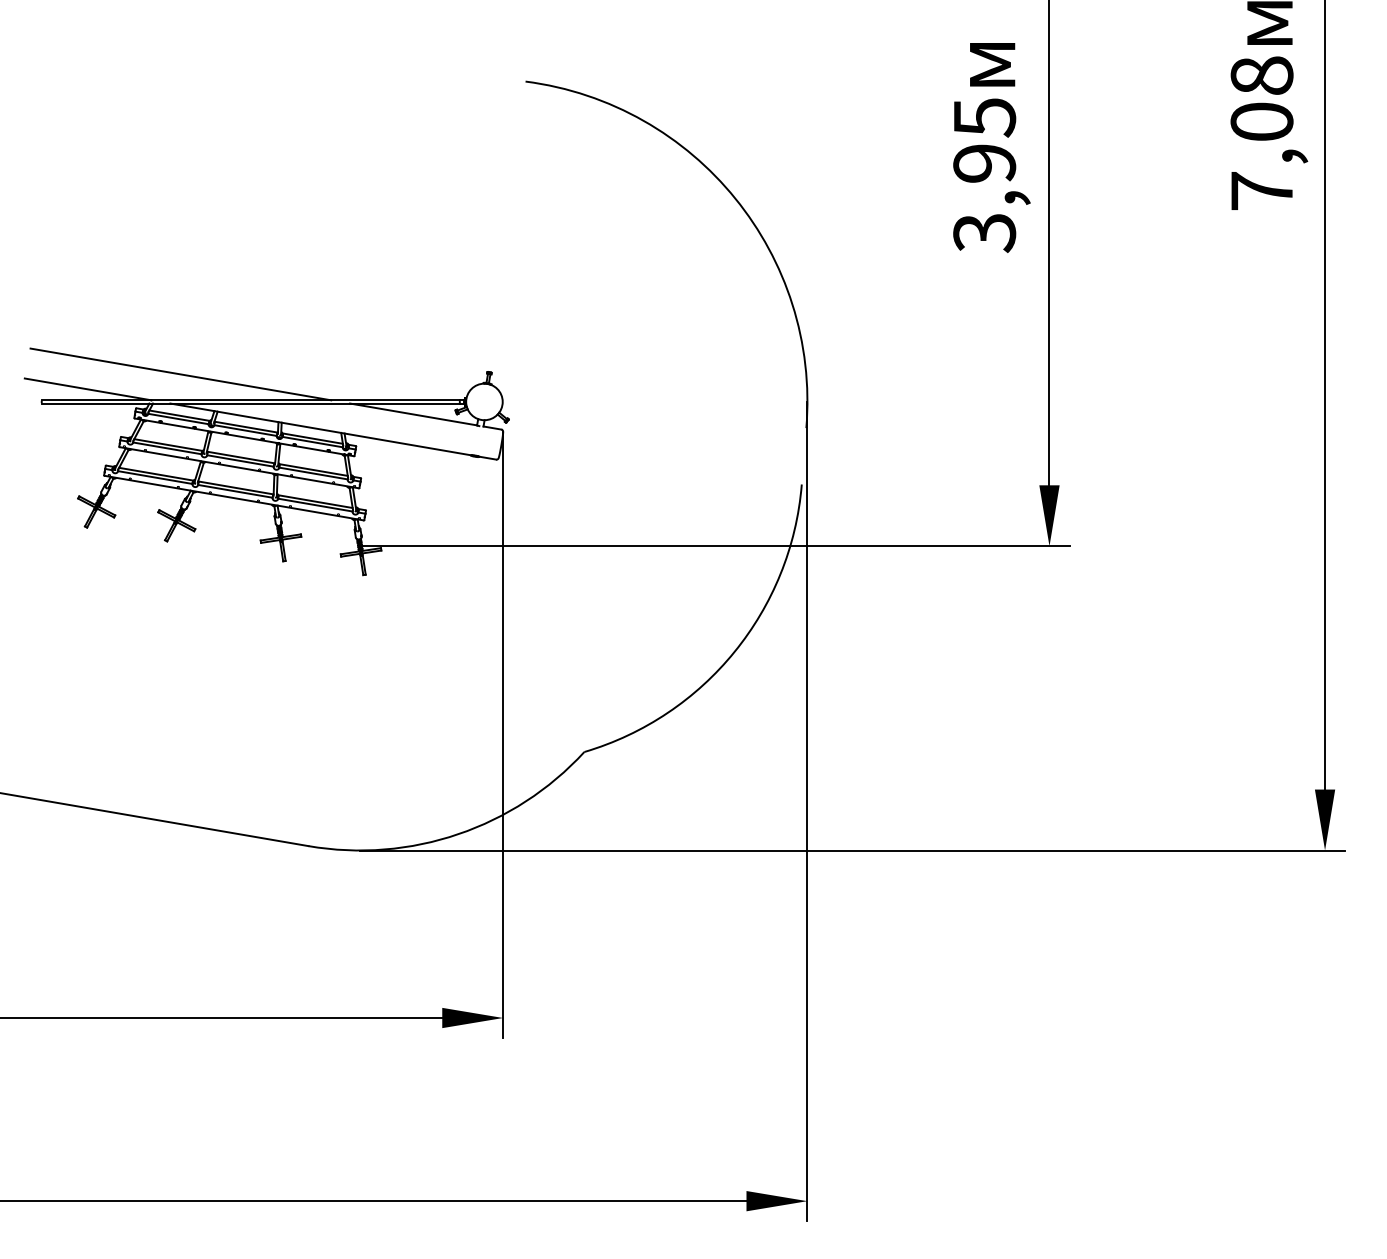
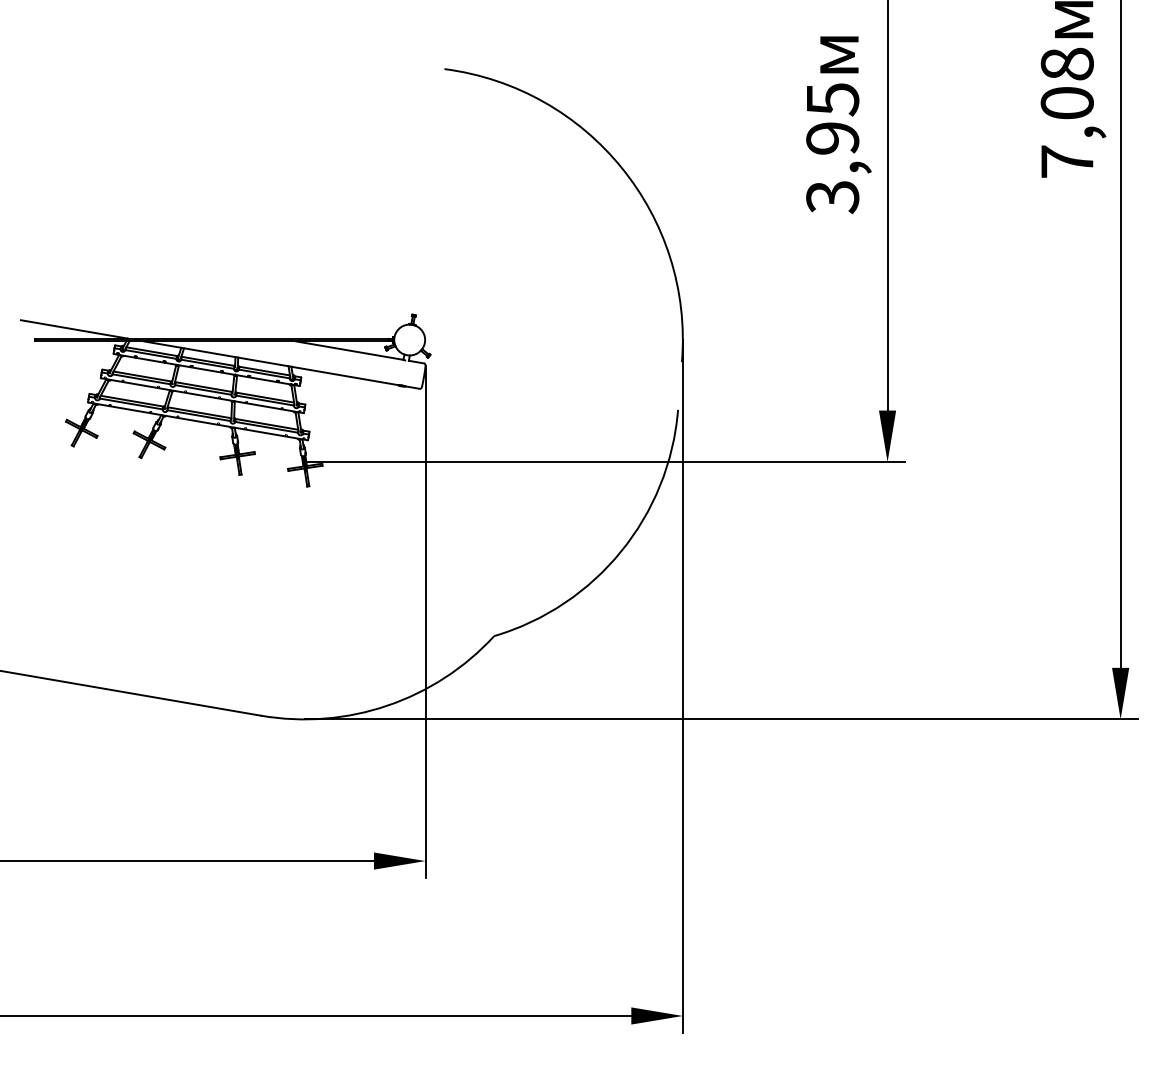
line: (180, 374) -> (152, 316), removed

